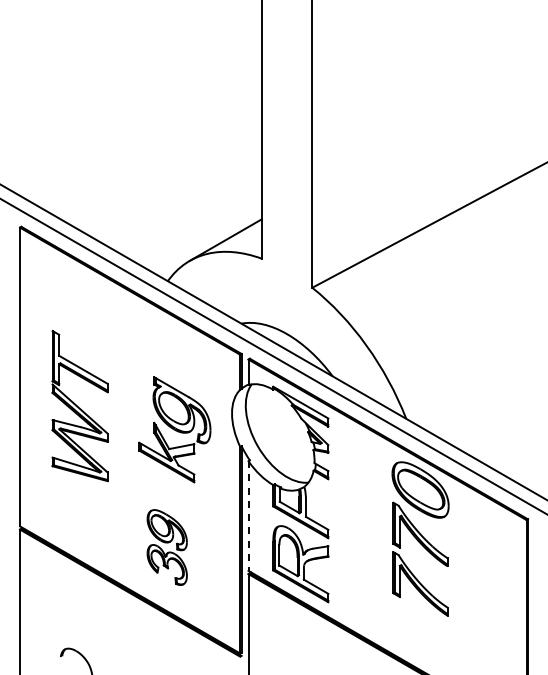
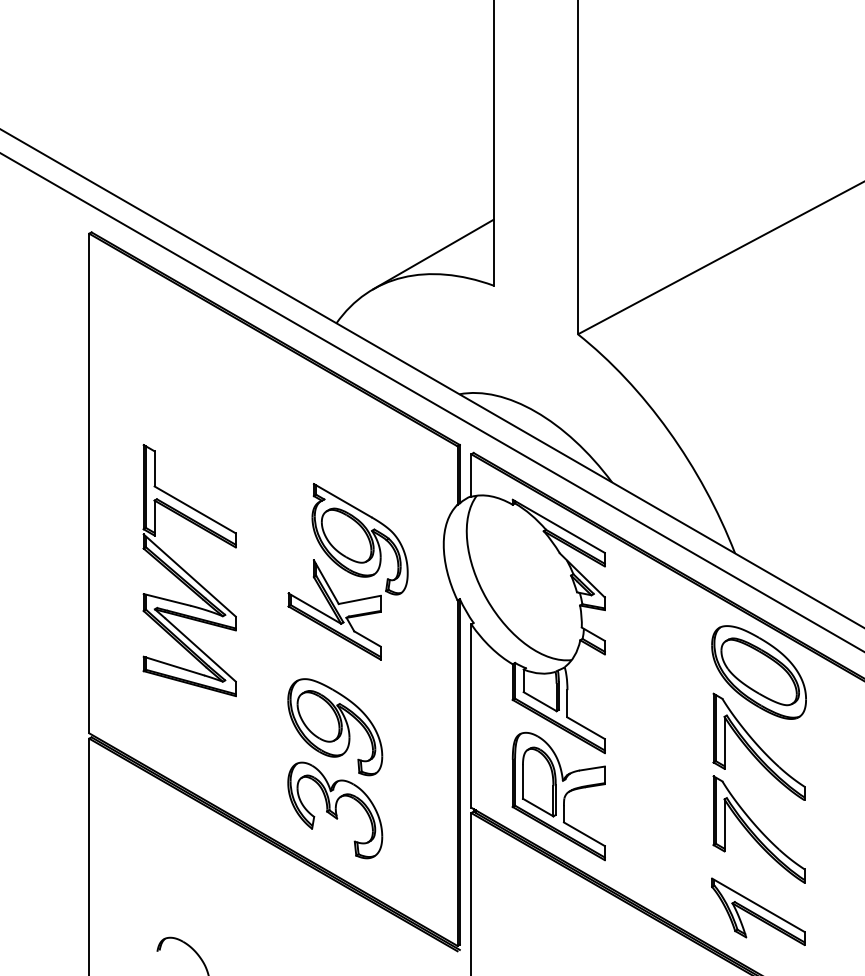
part: (79, 406) -> (188, 571), moved
line: (248, 516) -> (471, 716), dashed -> solid
part: (167, 547) -> (335, 768), size x1.43
part: (419, 632) -> (757, 910), added

